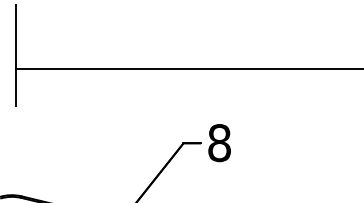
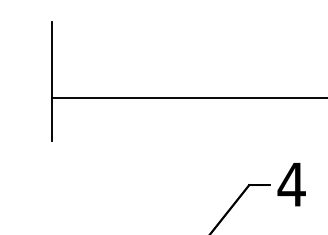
text: (219, 143) -> (291, 185), 8 -> 4

